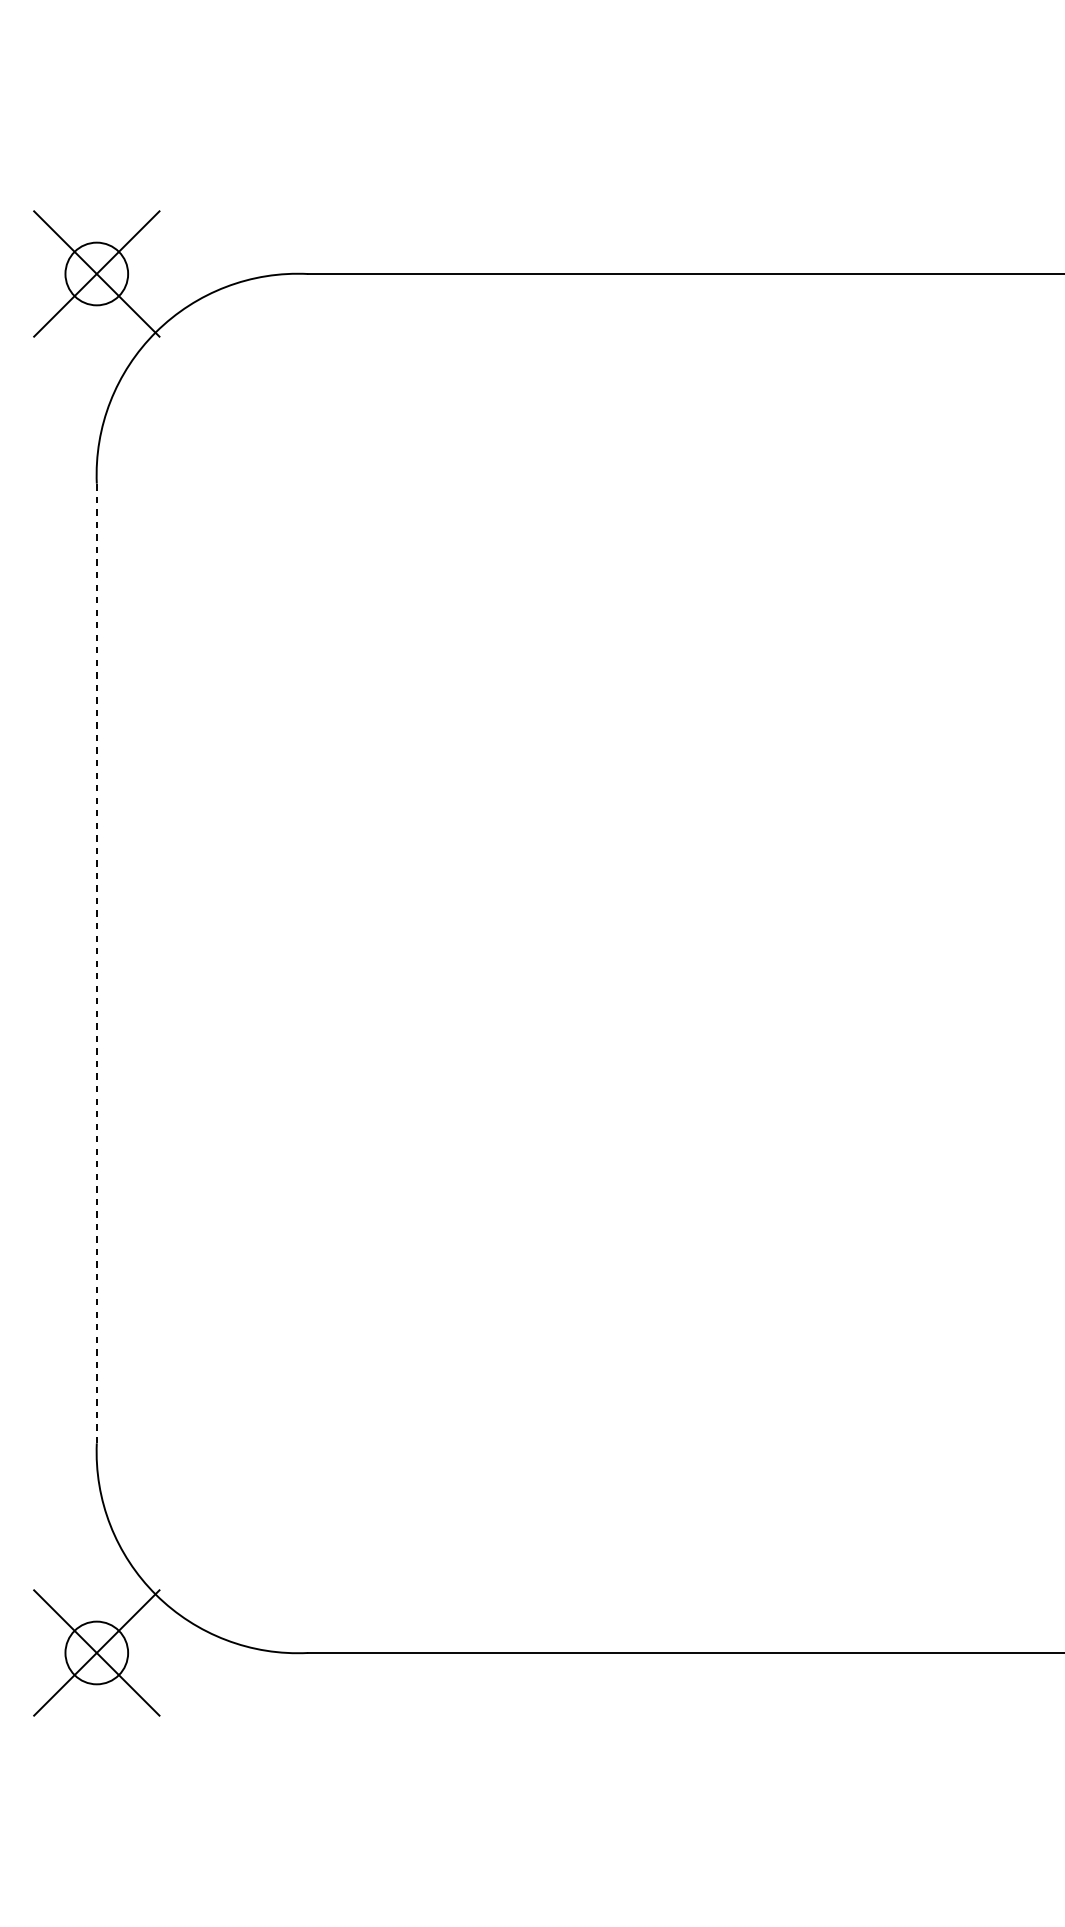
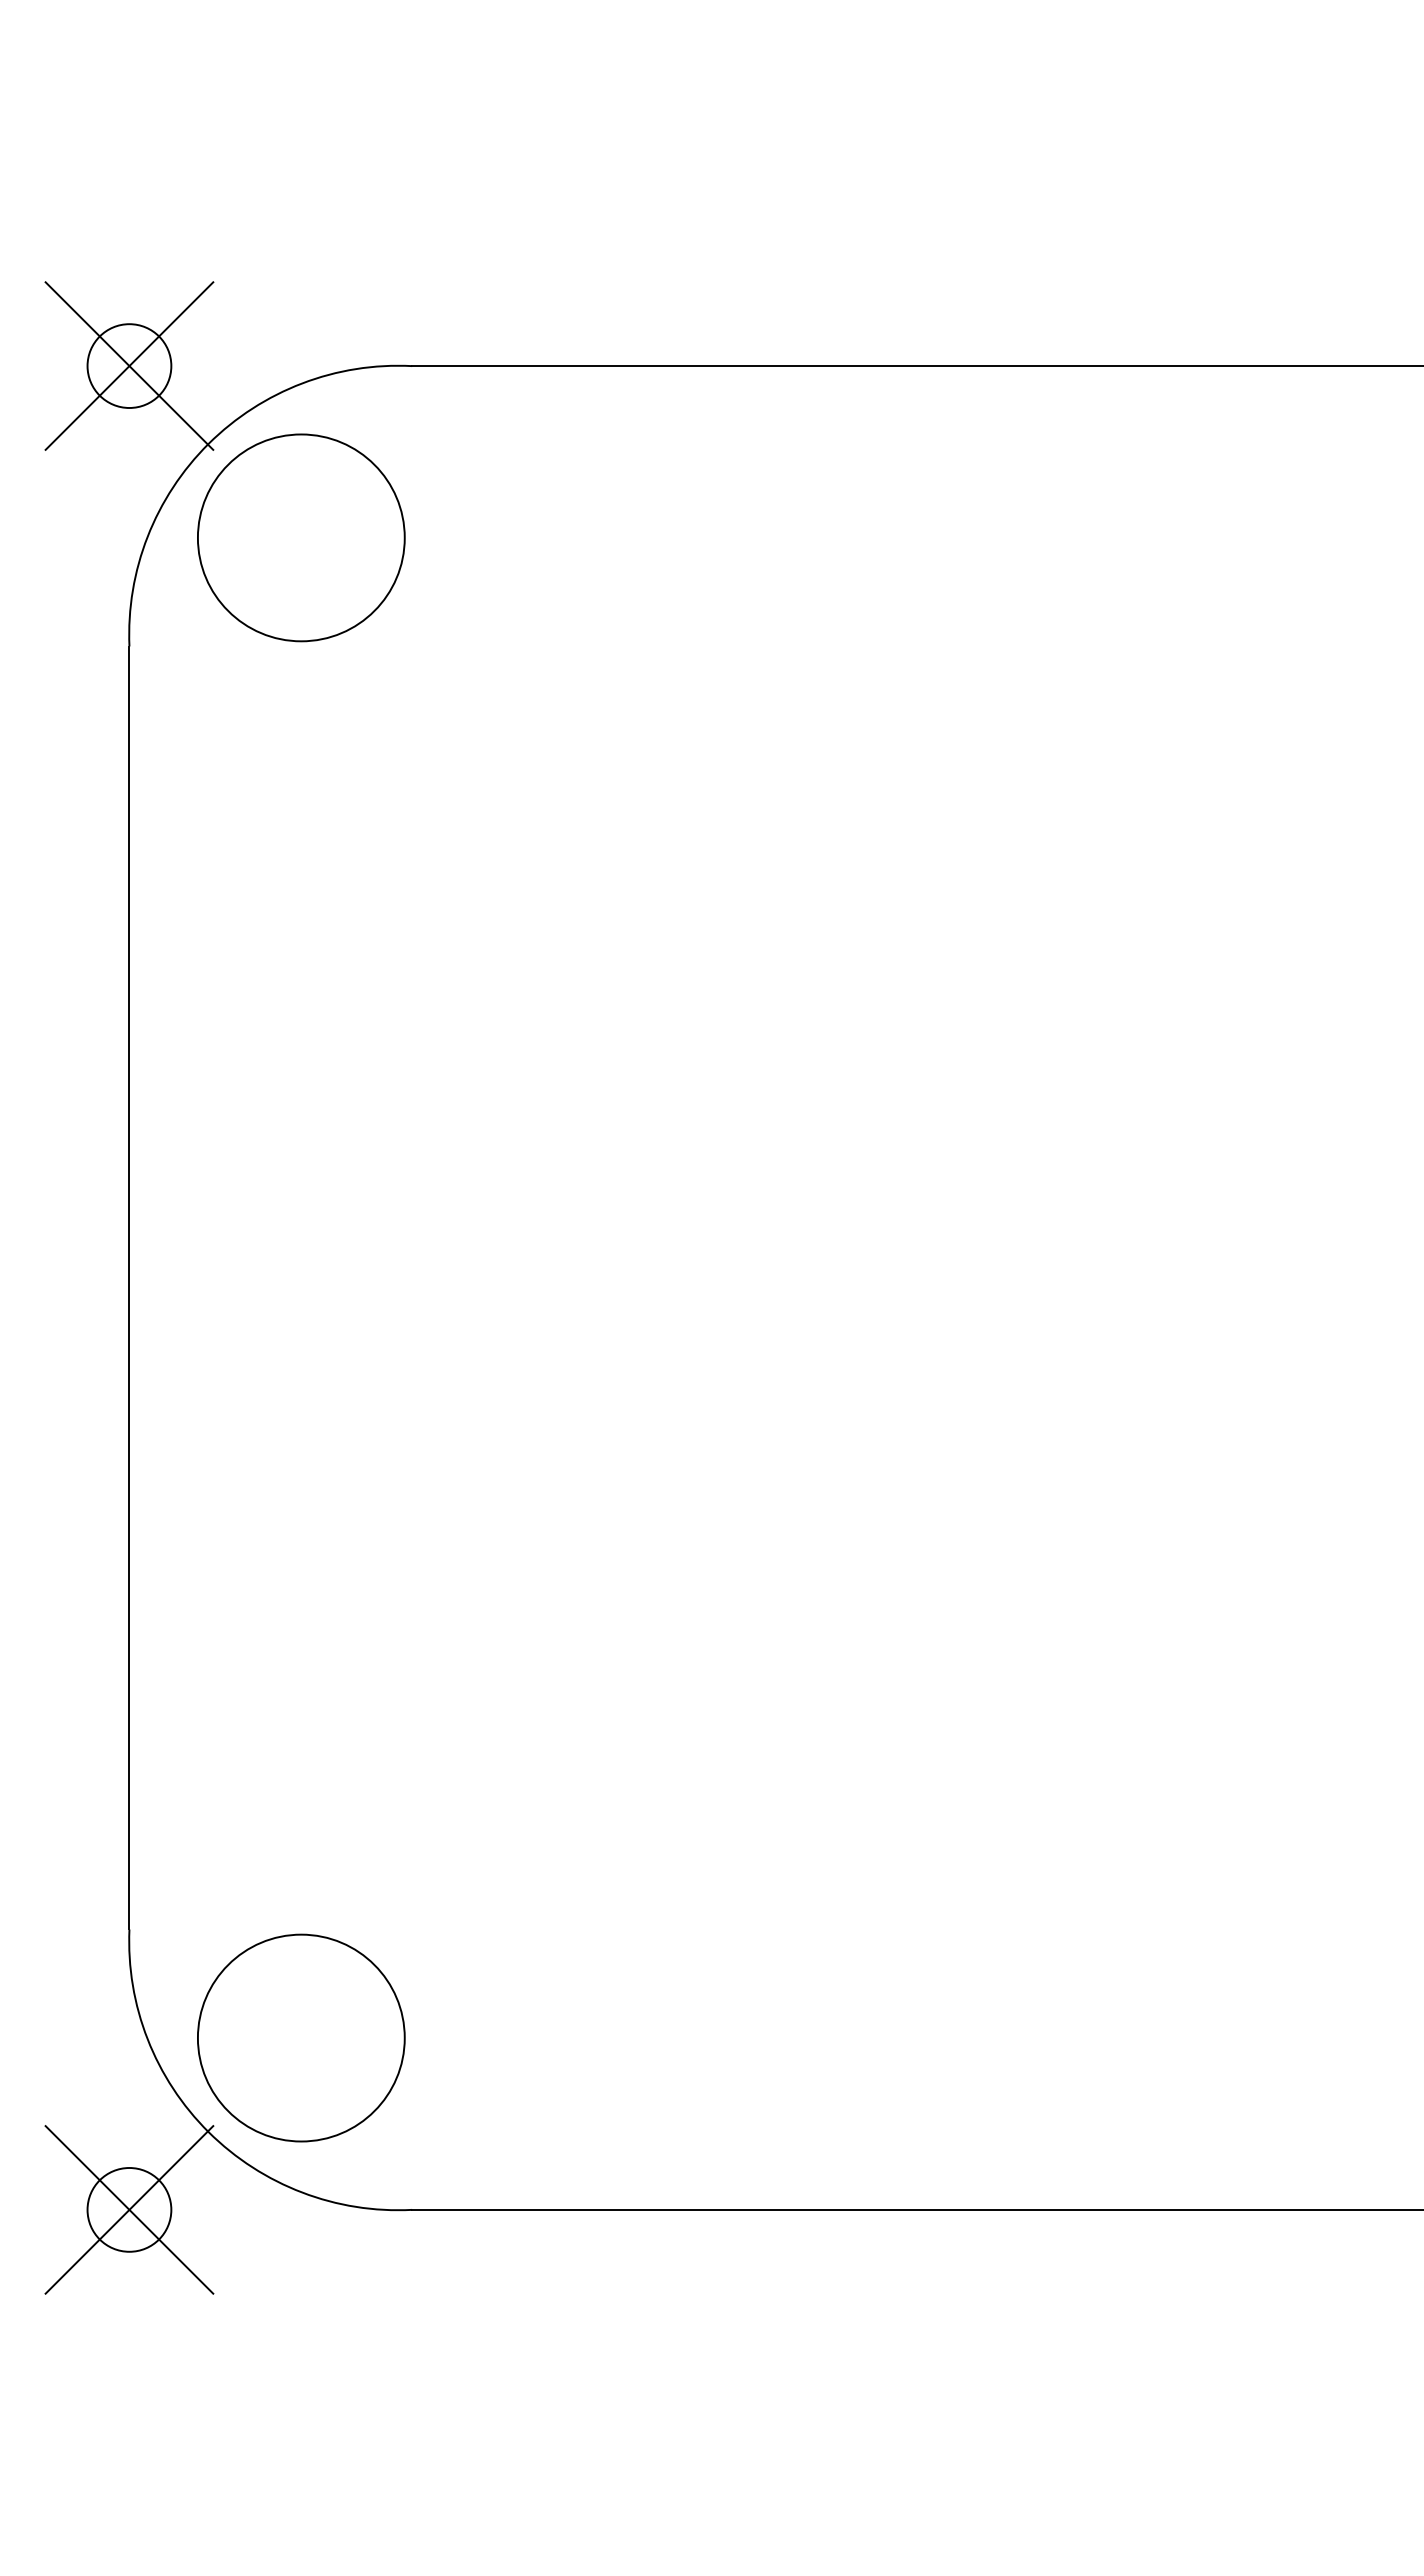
circle: (225, 402) -> (301, 537), added
line: (96, 963) -> (129, 1287), dashed -> solid
circle: (225, 1524) -> (301, 2037), added

